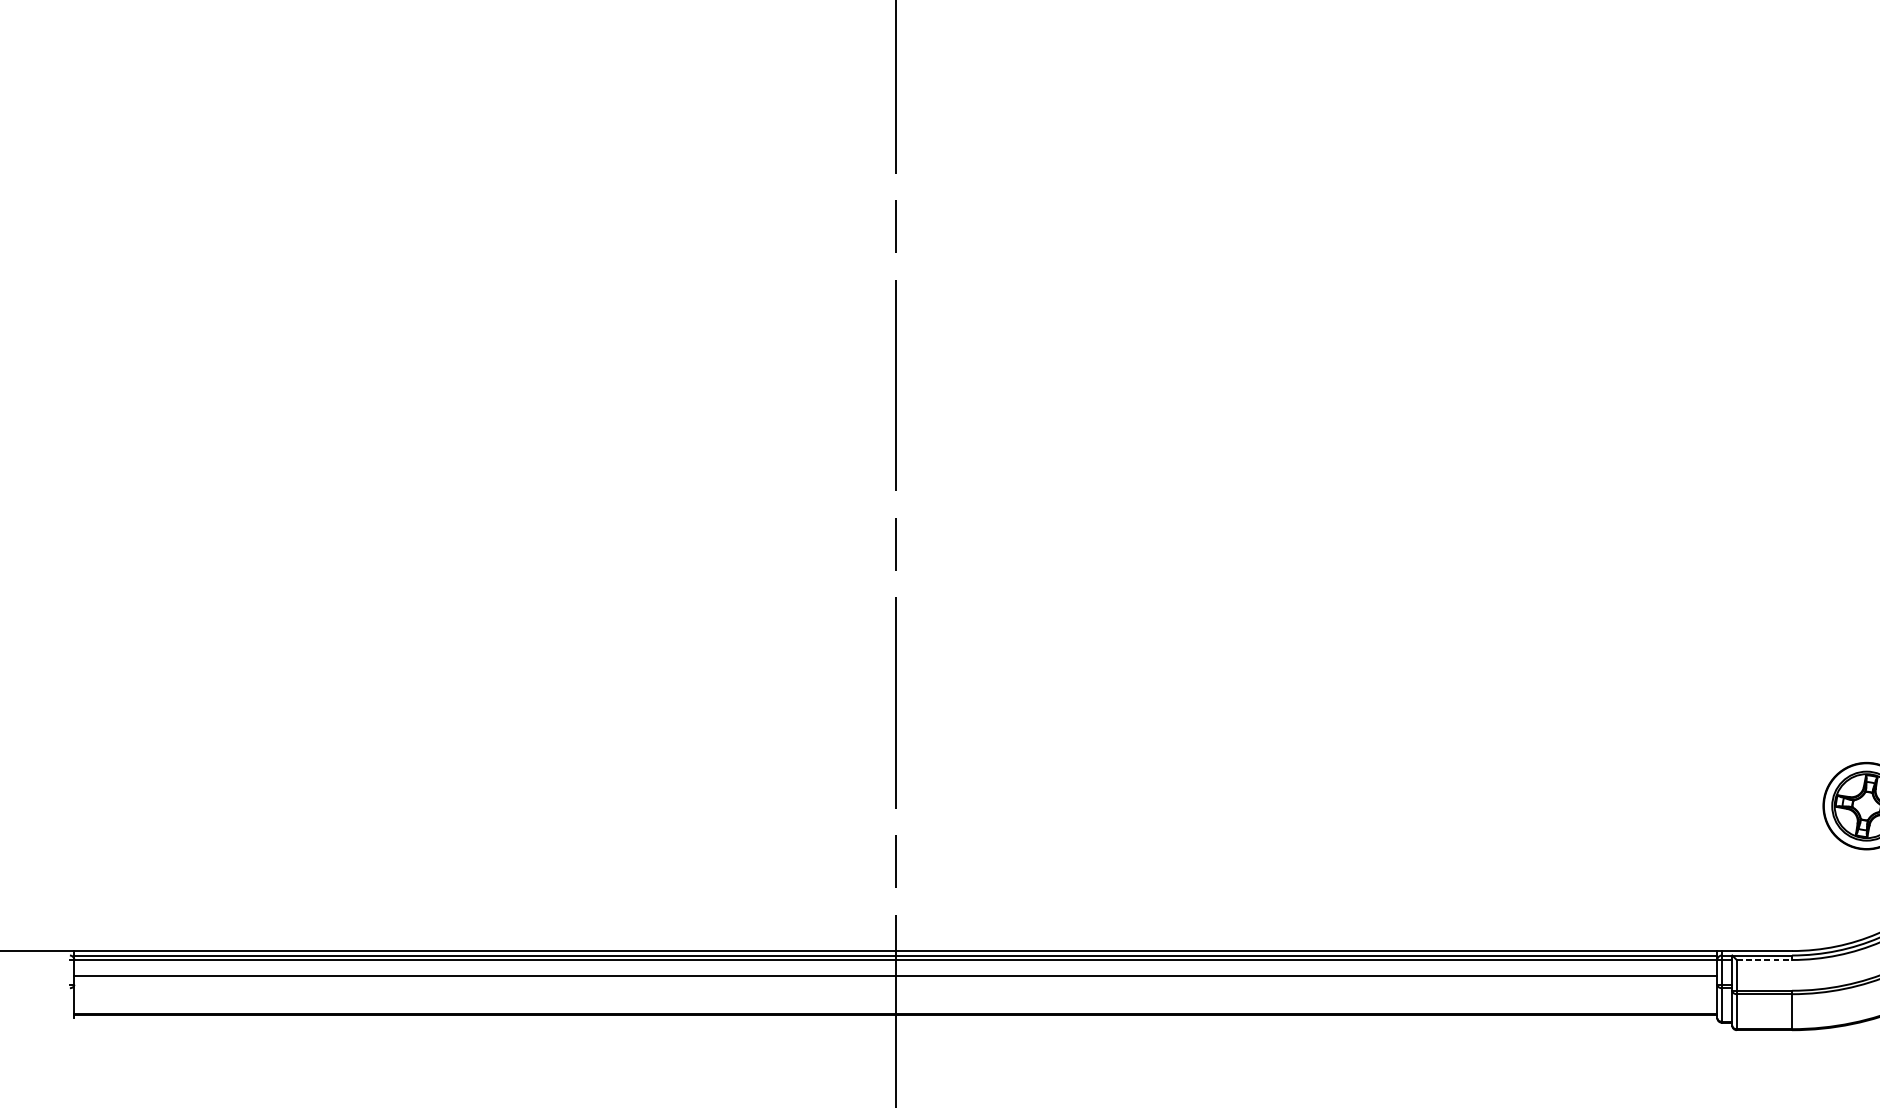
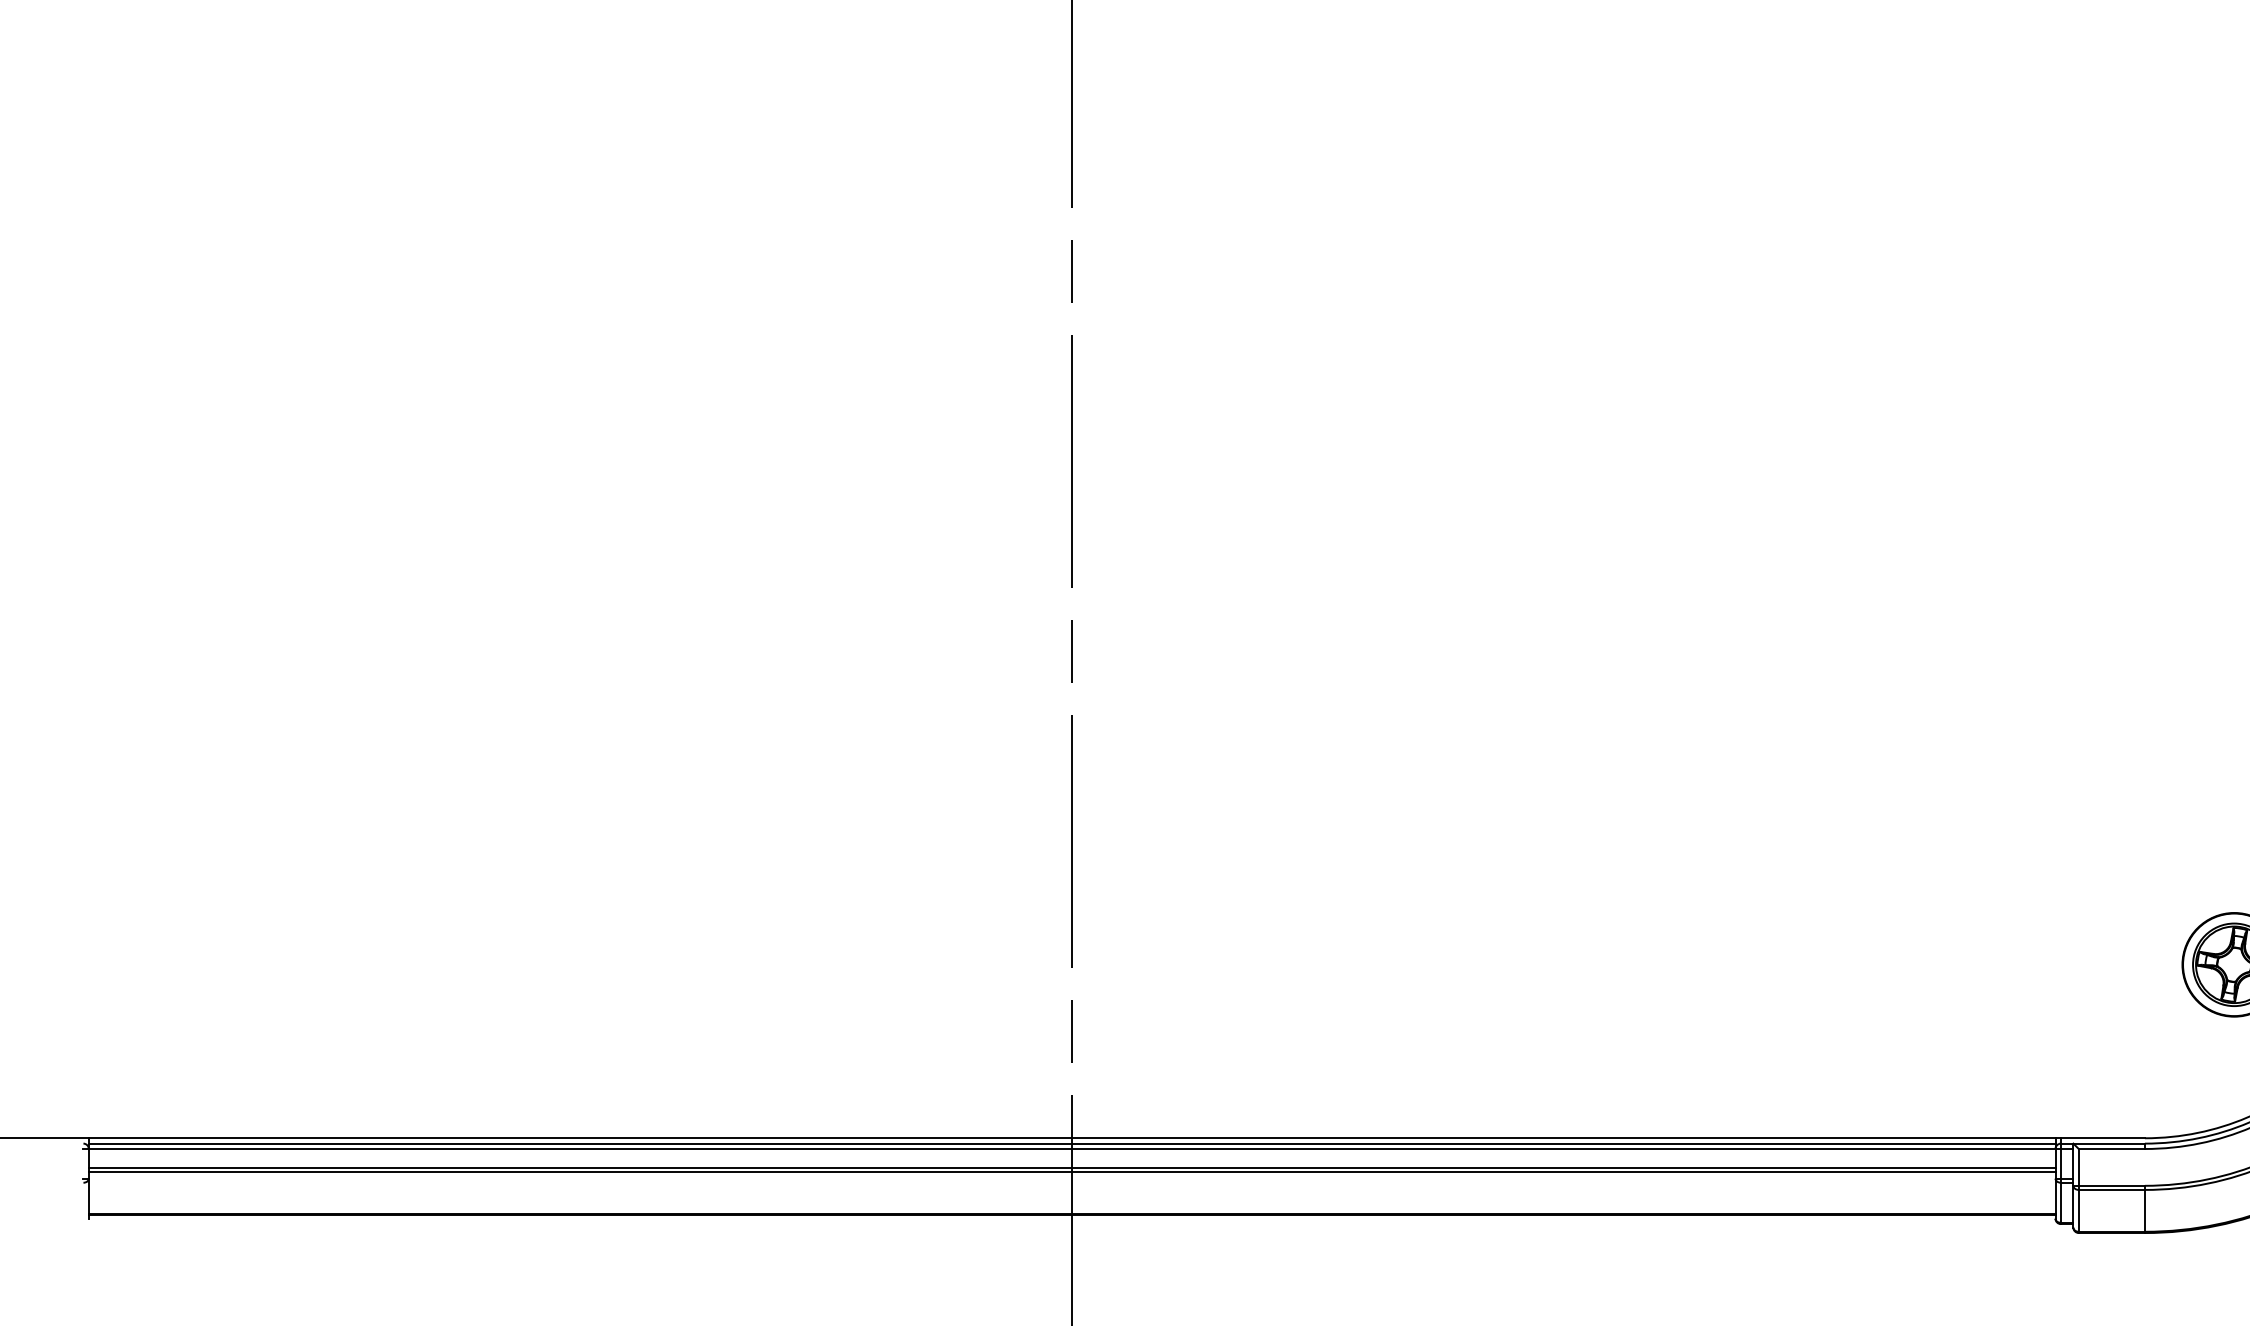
line: (1764, 959) -> (2112, 1148), dashed -> solid
line: (895, 979) -> (1071, 1172), added

